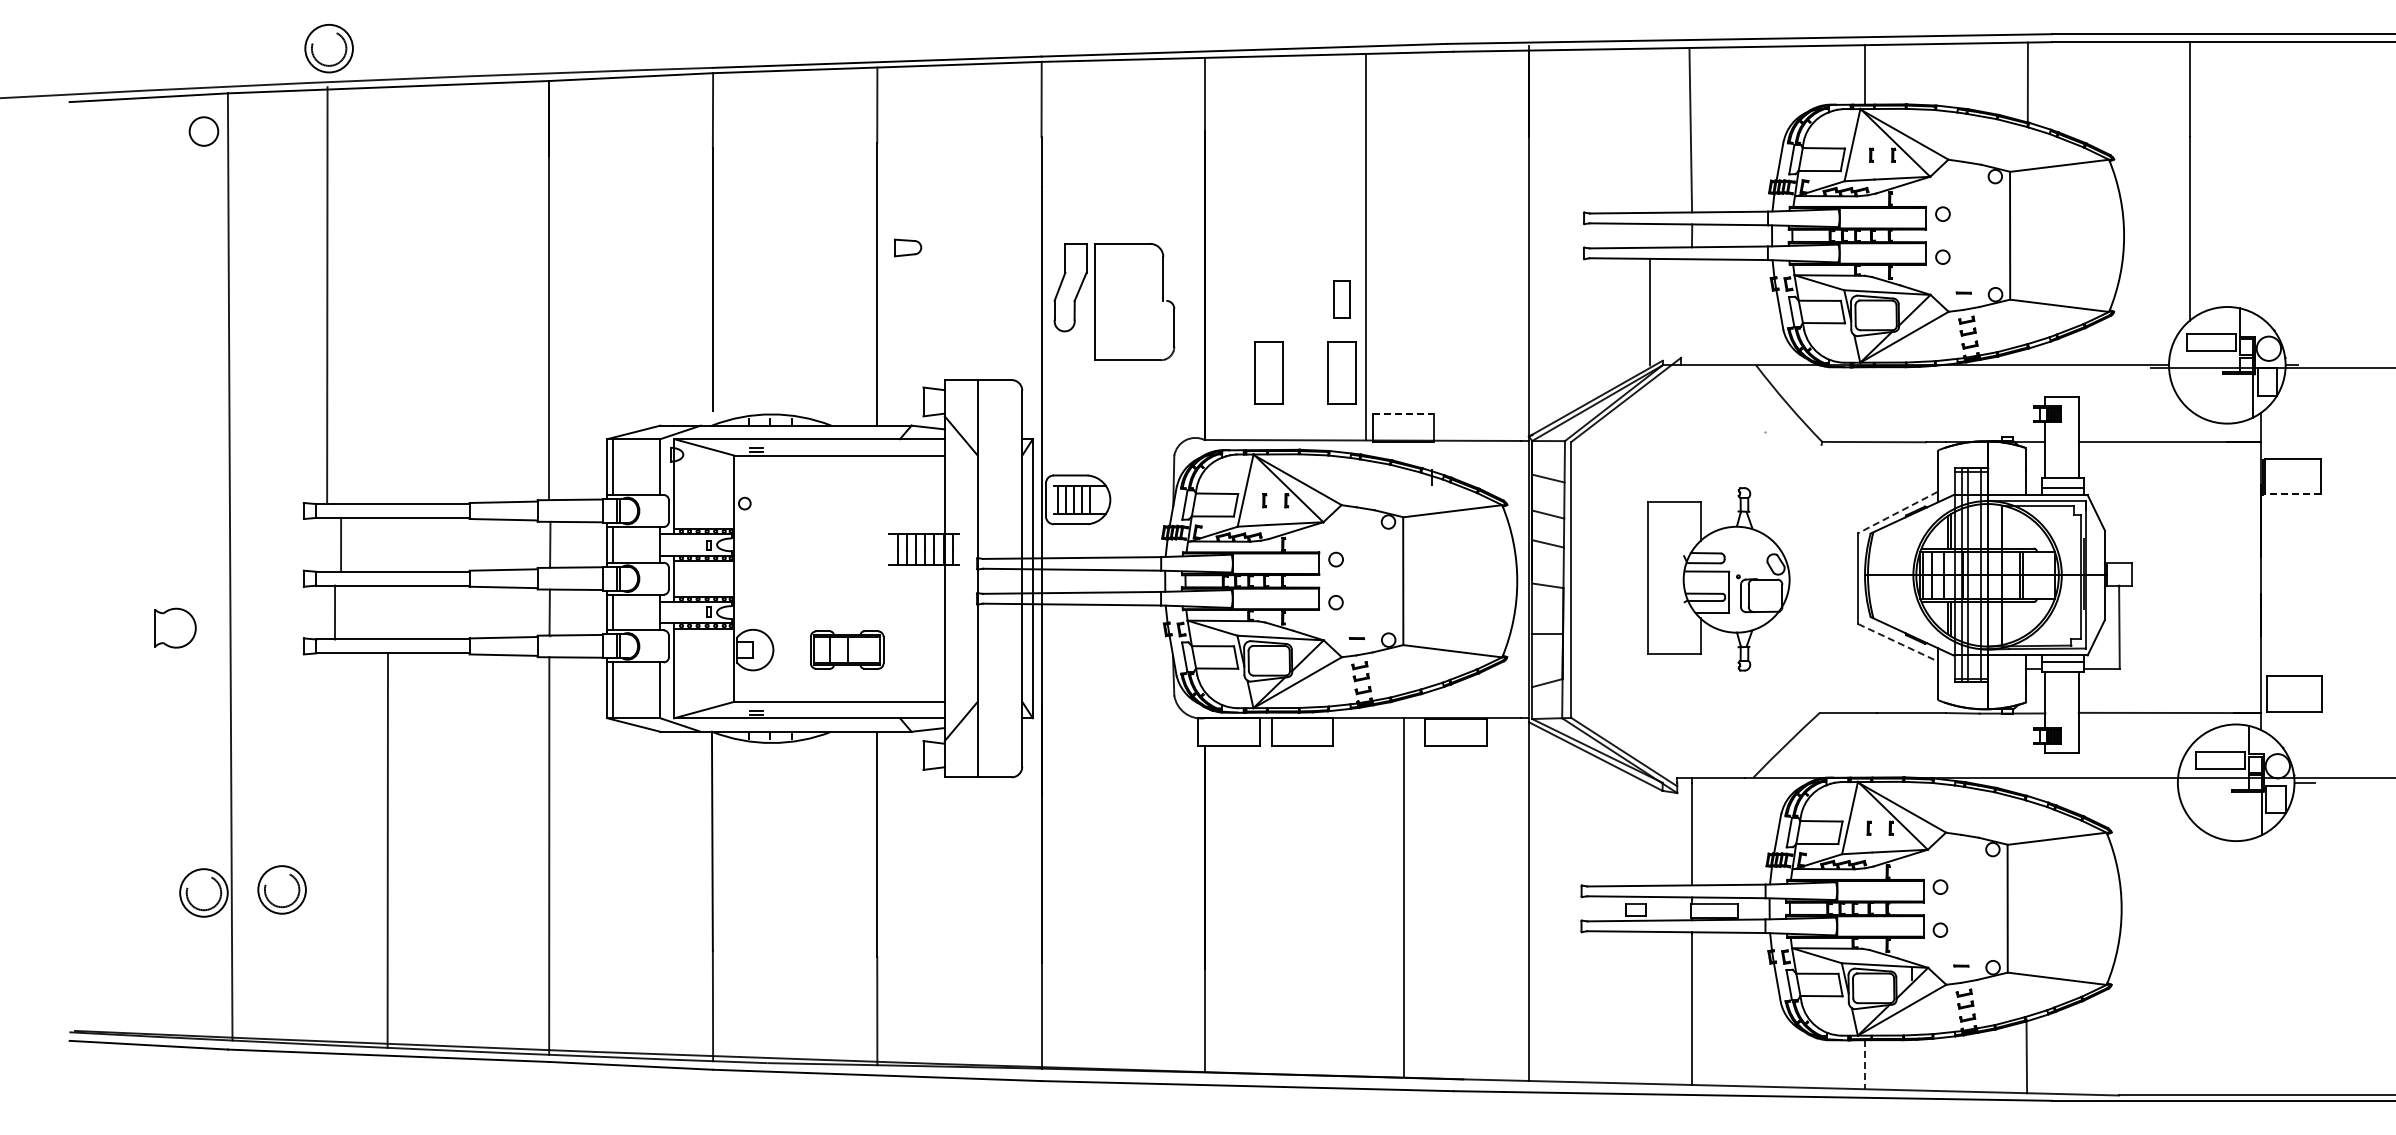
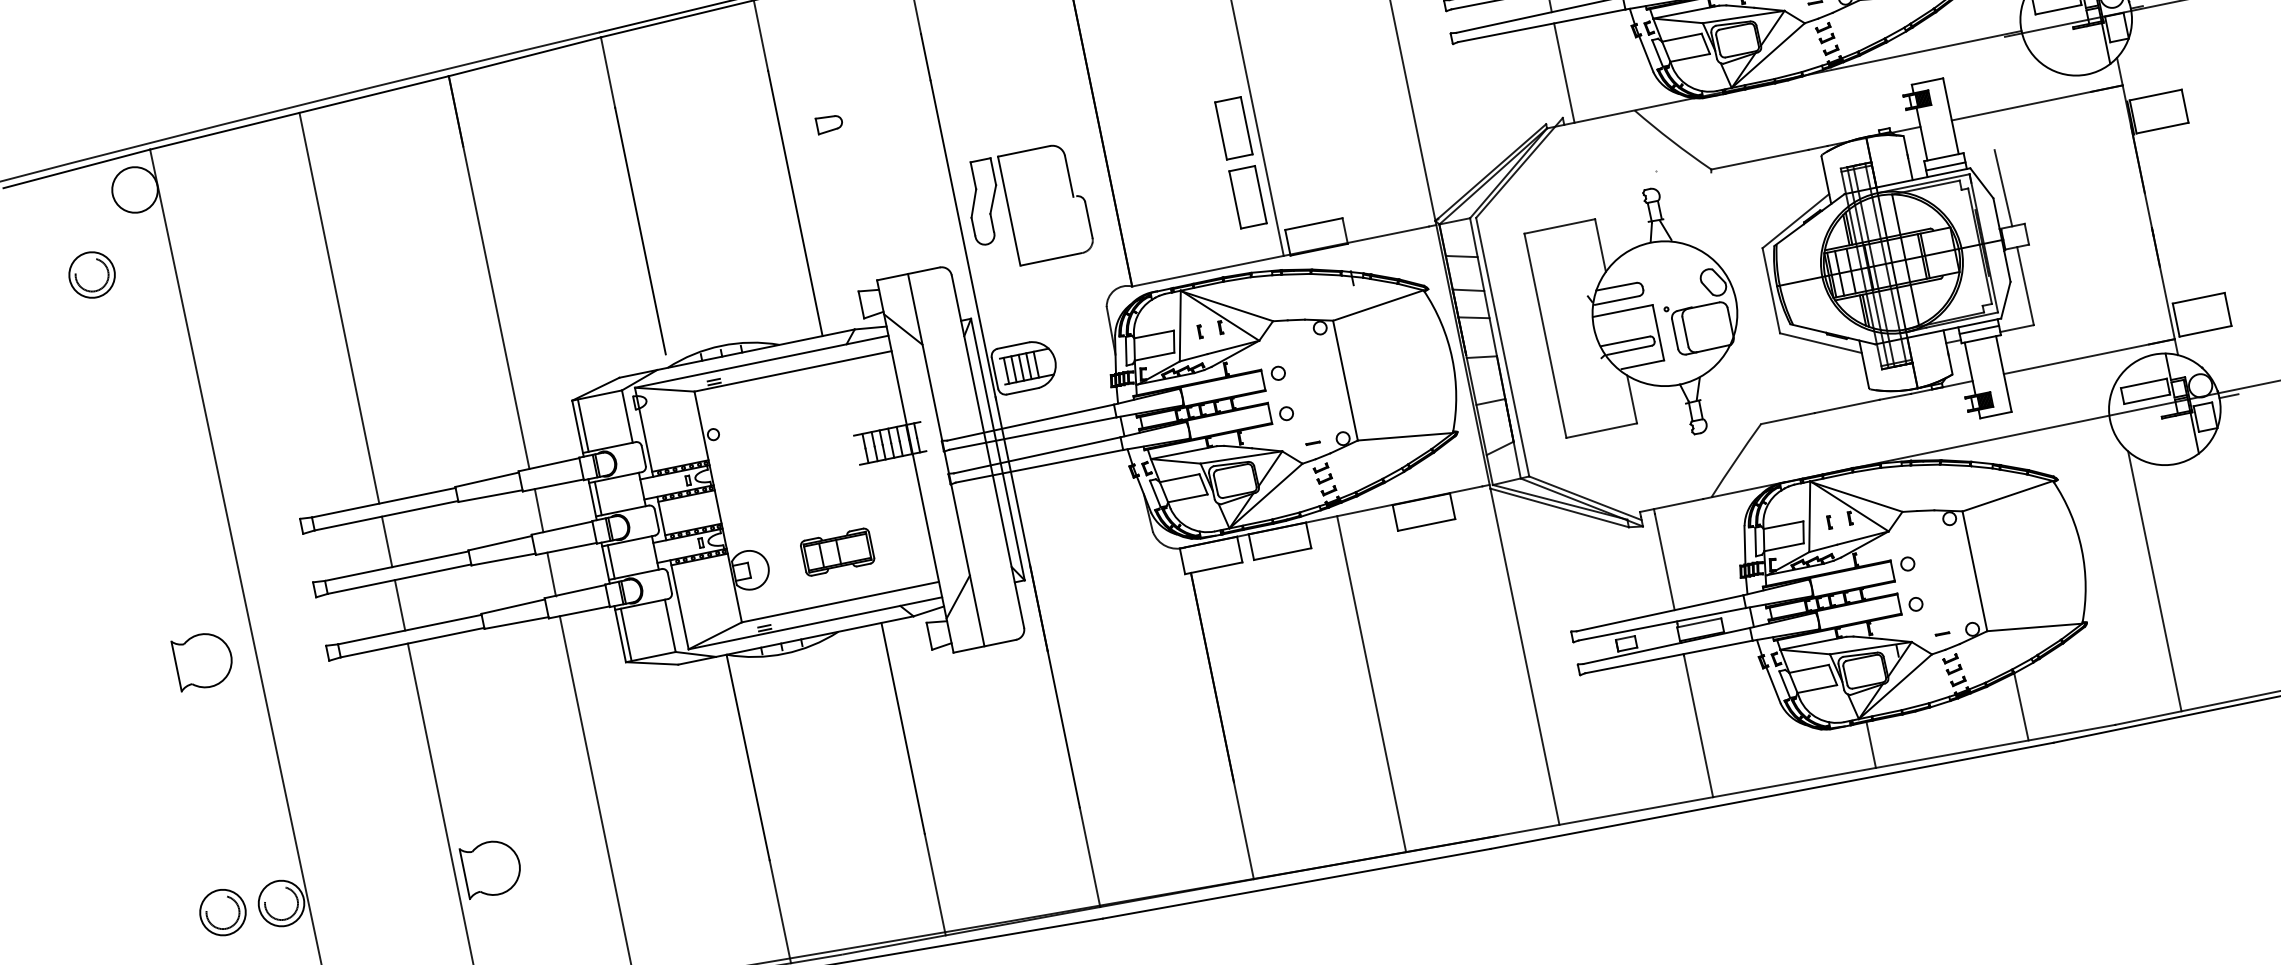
part: (328, 48) -> (91, 275), moved
circle: (203, 131) -> (134, 190), size x1.67
part: (908, 247) -> (829, 123), moved
line: (327, 295) -> (339, 308), moved
part: (1341, 299) -> (1233, 128), size x1.67
part: (1095, 301) -> (1009, 210), moved
line: (1649, 312) -> (1563, 73), moved
part: (1268, 372) -> (1179, 210), removed
line: (1403, 414) -> (1313, 224), dashed -> solid
line: (2292, 494) -> (2162, 128), dashed -> solid
line: (1897, 512) -> (1795, 221), dashed -> solid
line: (2117, 522) -> (2003, 188), added
line: (341, 544) -> (387, 541), moved
part: (1718, 579) -> (1640, 318), size x1.43
line: (334, 612) -> (399, 605), moved
part: (175, 627) -> (203, 660), size x1.43
line: (1897, 642) -> (1820, 343), dashed -> solid
part: (281, 889) -> (222, 912), moved
line: (1404, 897) -> (1371, 684), moved
part: (426, 901) -> (491, 868), added
line: (2189, 956) -> (2154, 581), added
line: (1865, 1064) -> (1871, 744), dashed -> solid

